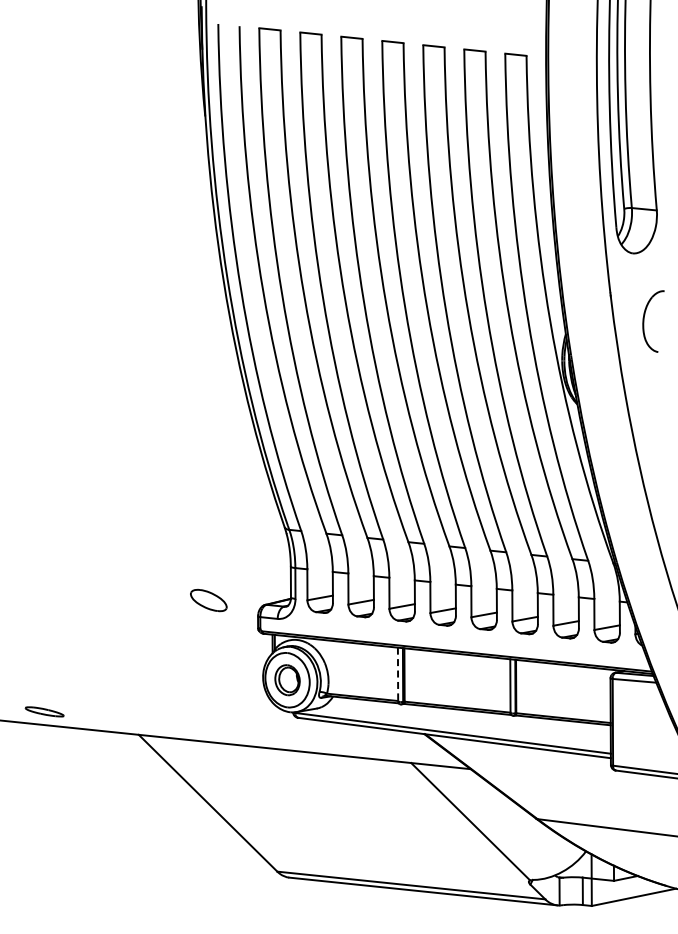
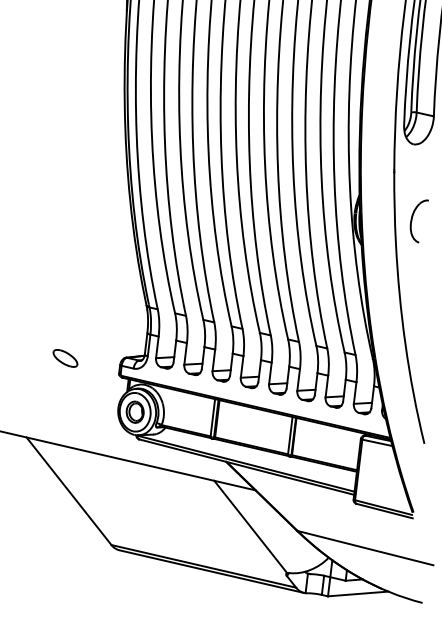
part: (644, 321) -> (412, 220), moved
part: (208, 600) -> (65, 358), moved
line: (398, 675) -> (213, 418), dashed -> solid

